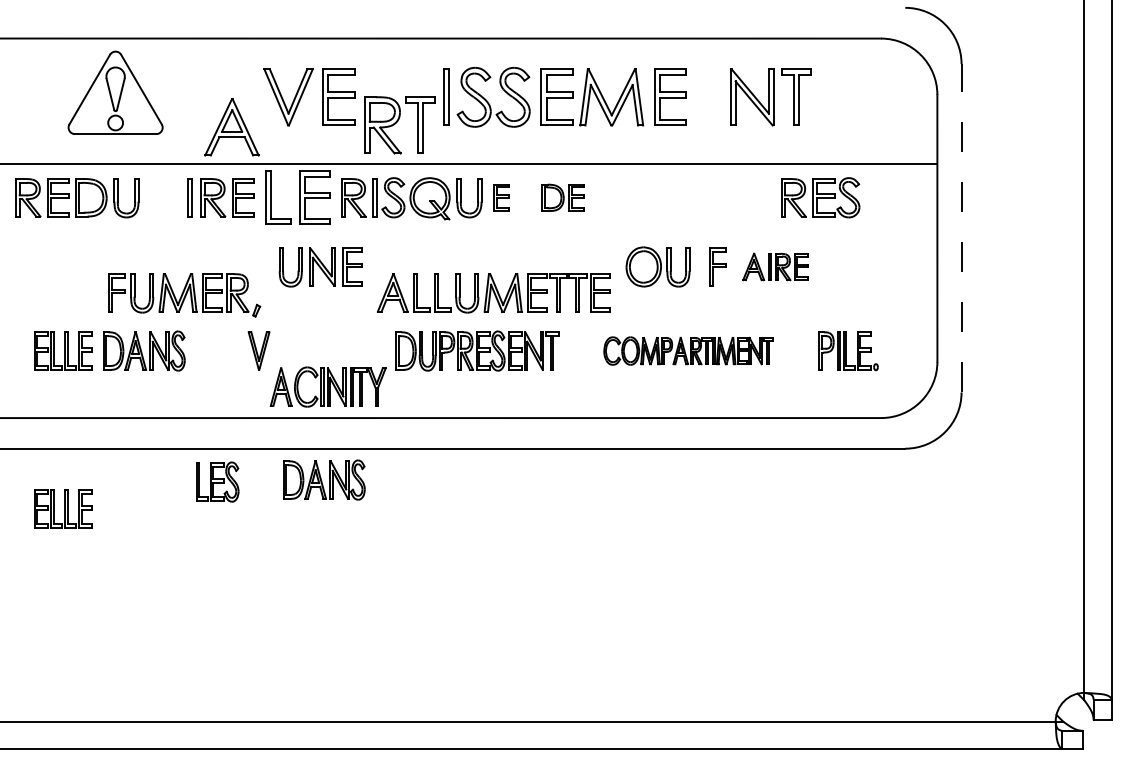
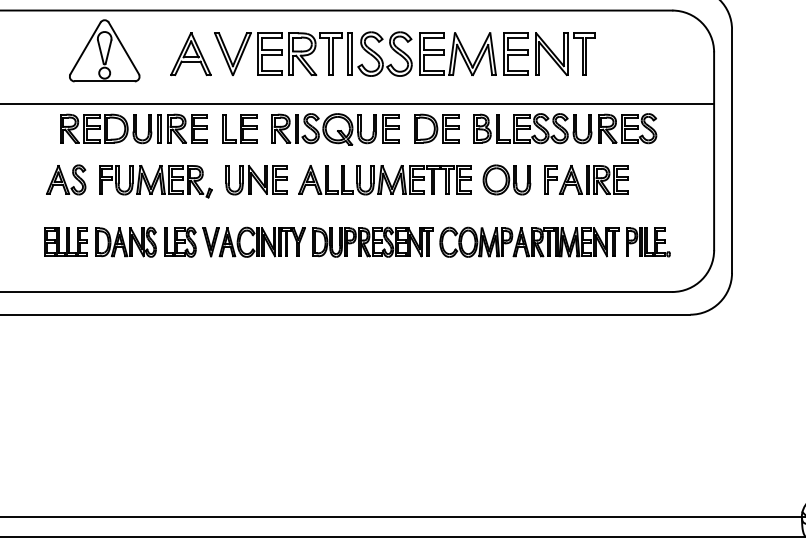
part: (770, 97) -> (565, 54), moved
part: (399, 125) -> (315, 54), moved
part: (231, 127) -> (190, 54), moved
part: (297, 197) -> (239, 128), size x0.71
part: (501, 197) -> (390, 128), size x1.43
part: (562, 197) -> (436, 128), size x1.43
part: (692, 197) -> (532, 128), added
part: (77, 198) -> (106, 129), moved
line: (961, 227) -> (731, 150), dashed -> solid
part: (63, 266) -> (66, 179), added
part: (775, 266) -> (594, 179), size x1.43
part: (493, 293) -> (384, 180), moved
part: (184, 295) -> (155, 181), moved
part: (688, 350) -> (529, 241), size x1.43
part: (327, 386) -> (261, 241), moved
part: (324, 479) -> (259, 337), removed
part: (217, 481) -> (180, 241), moved
part: (63, 508) -> (66, 359), removed

